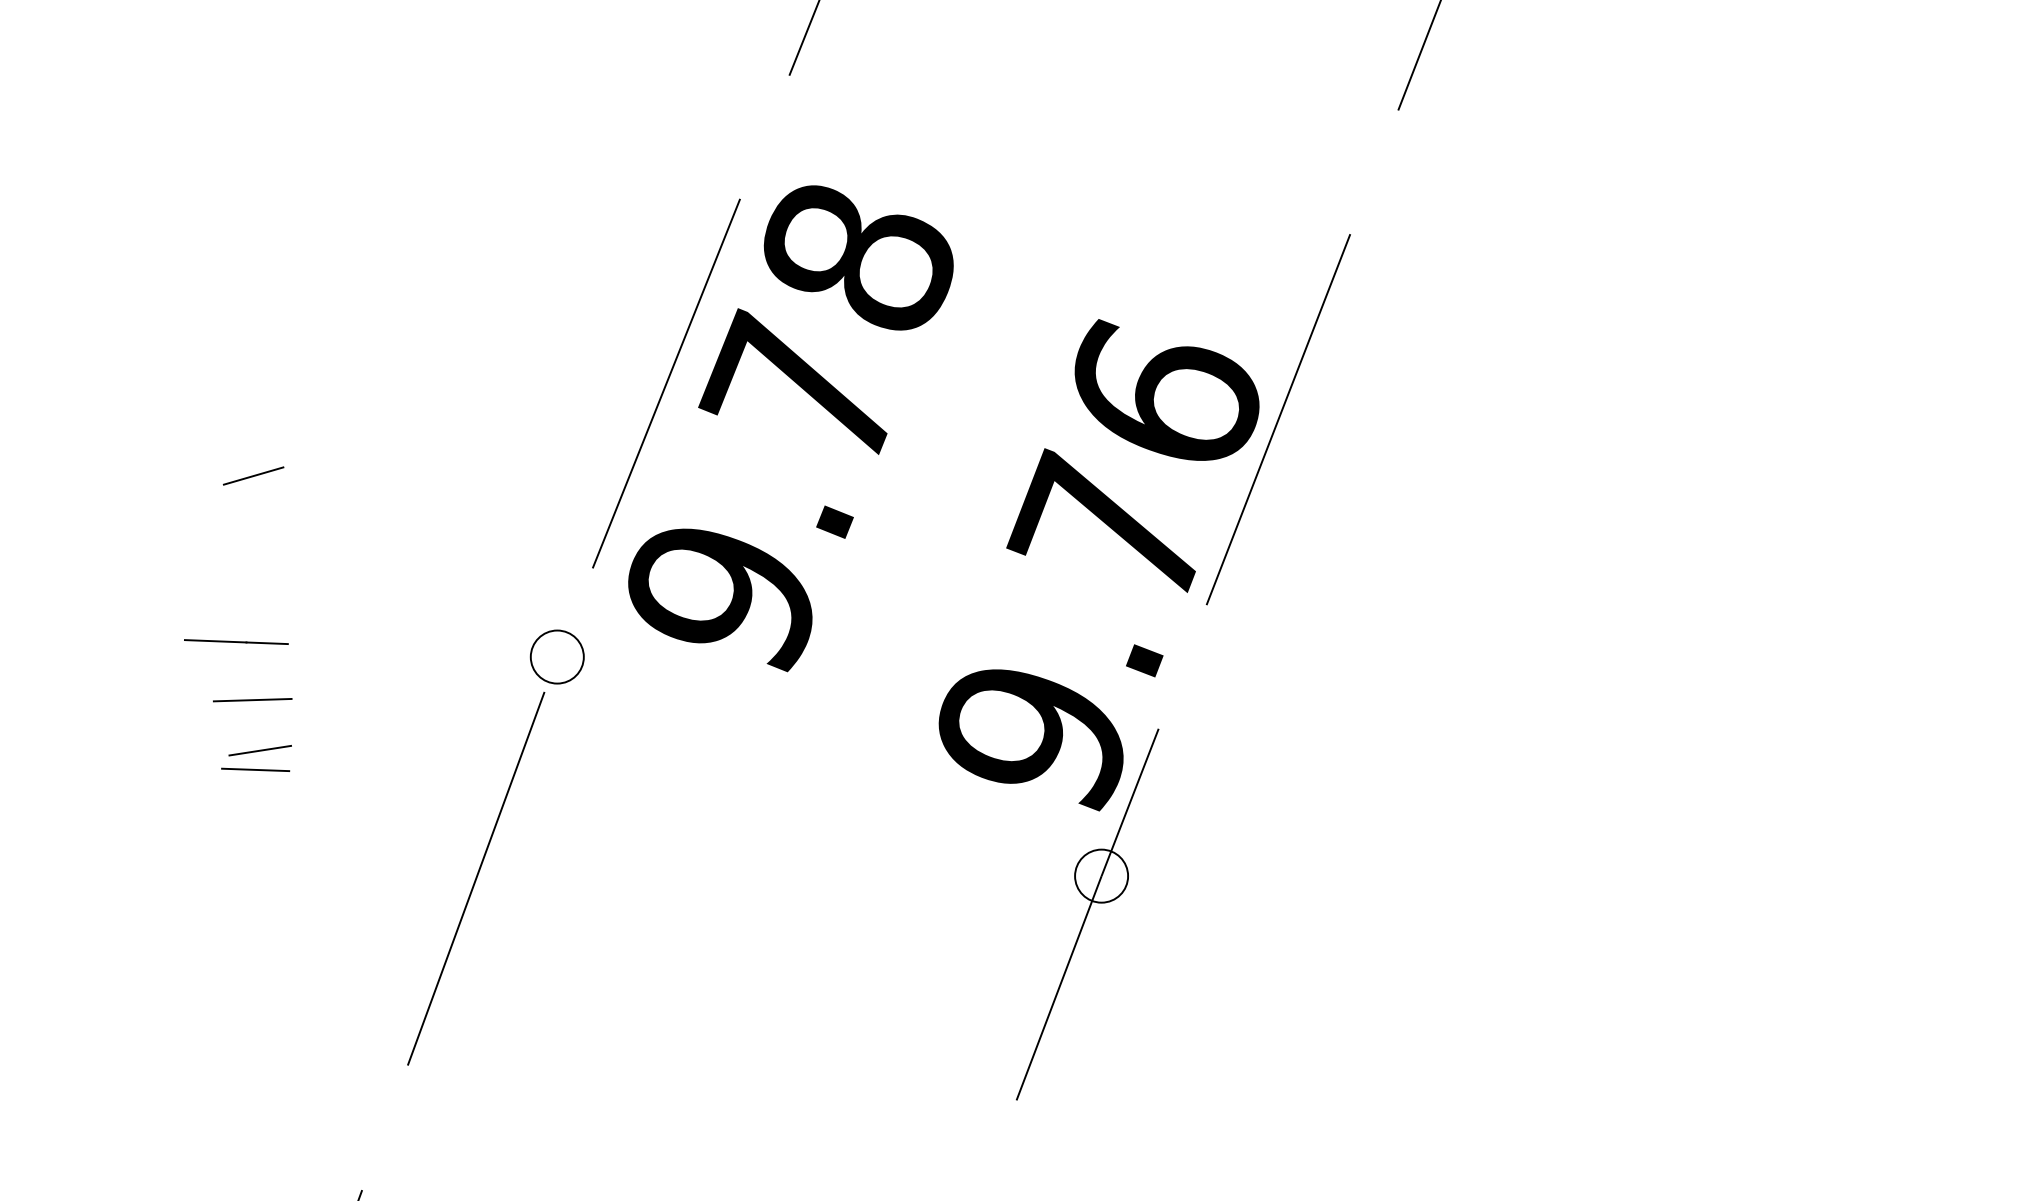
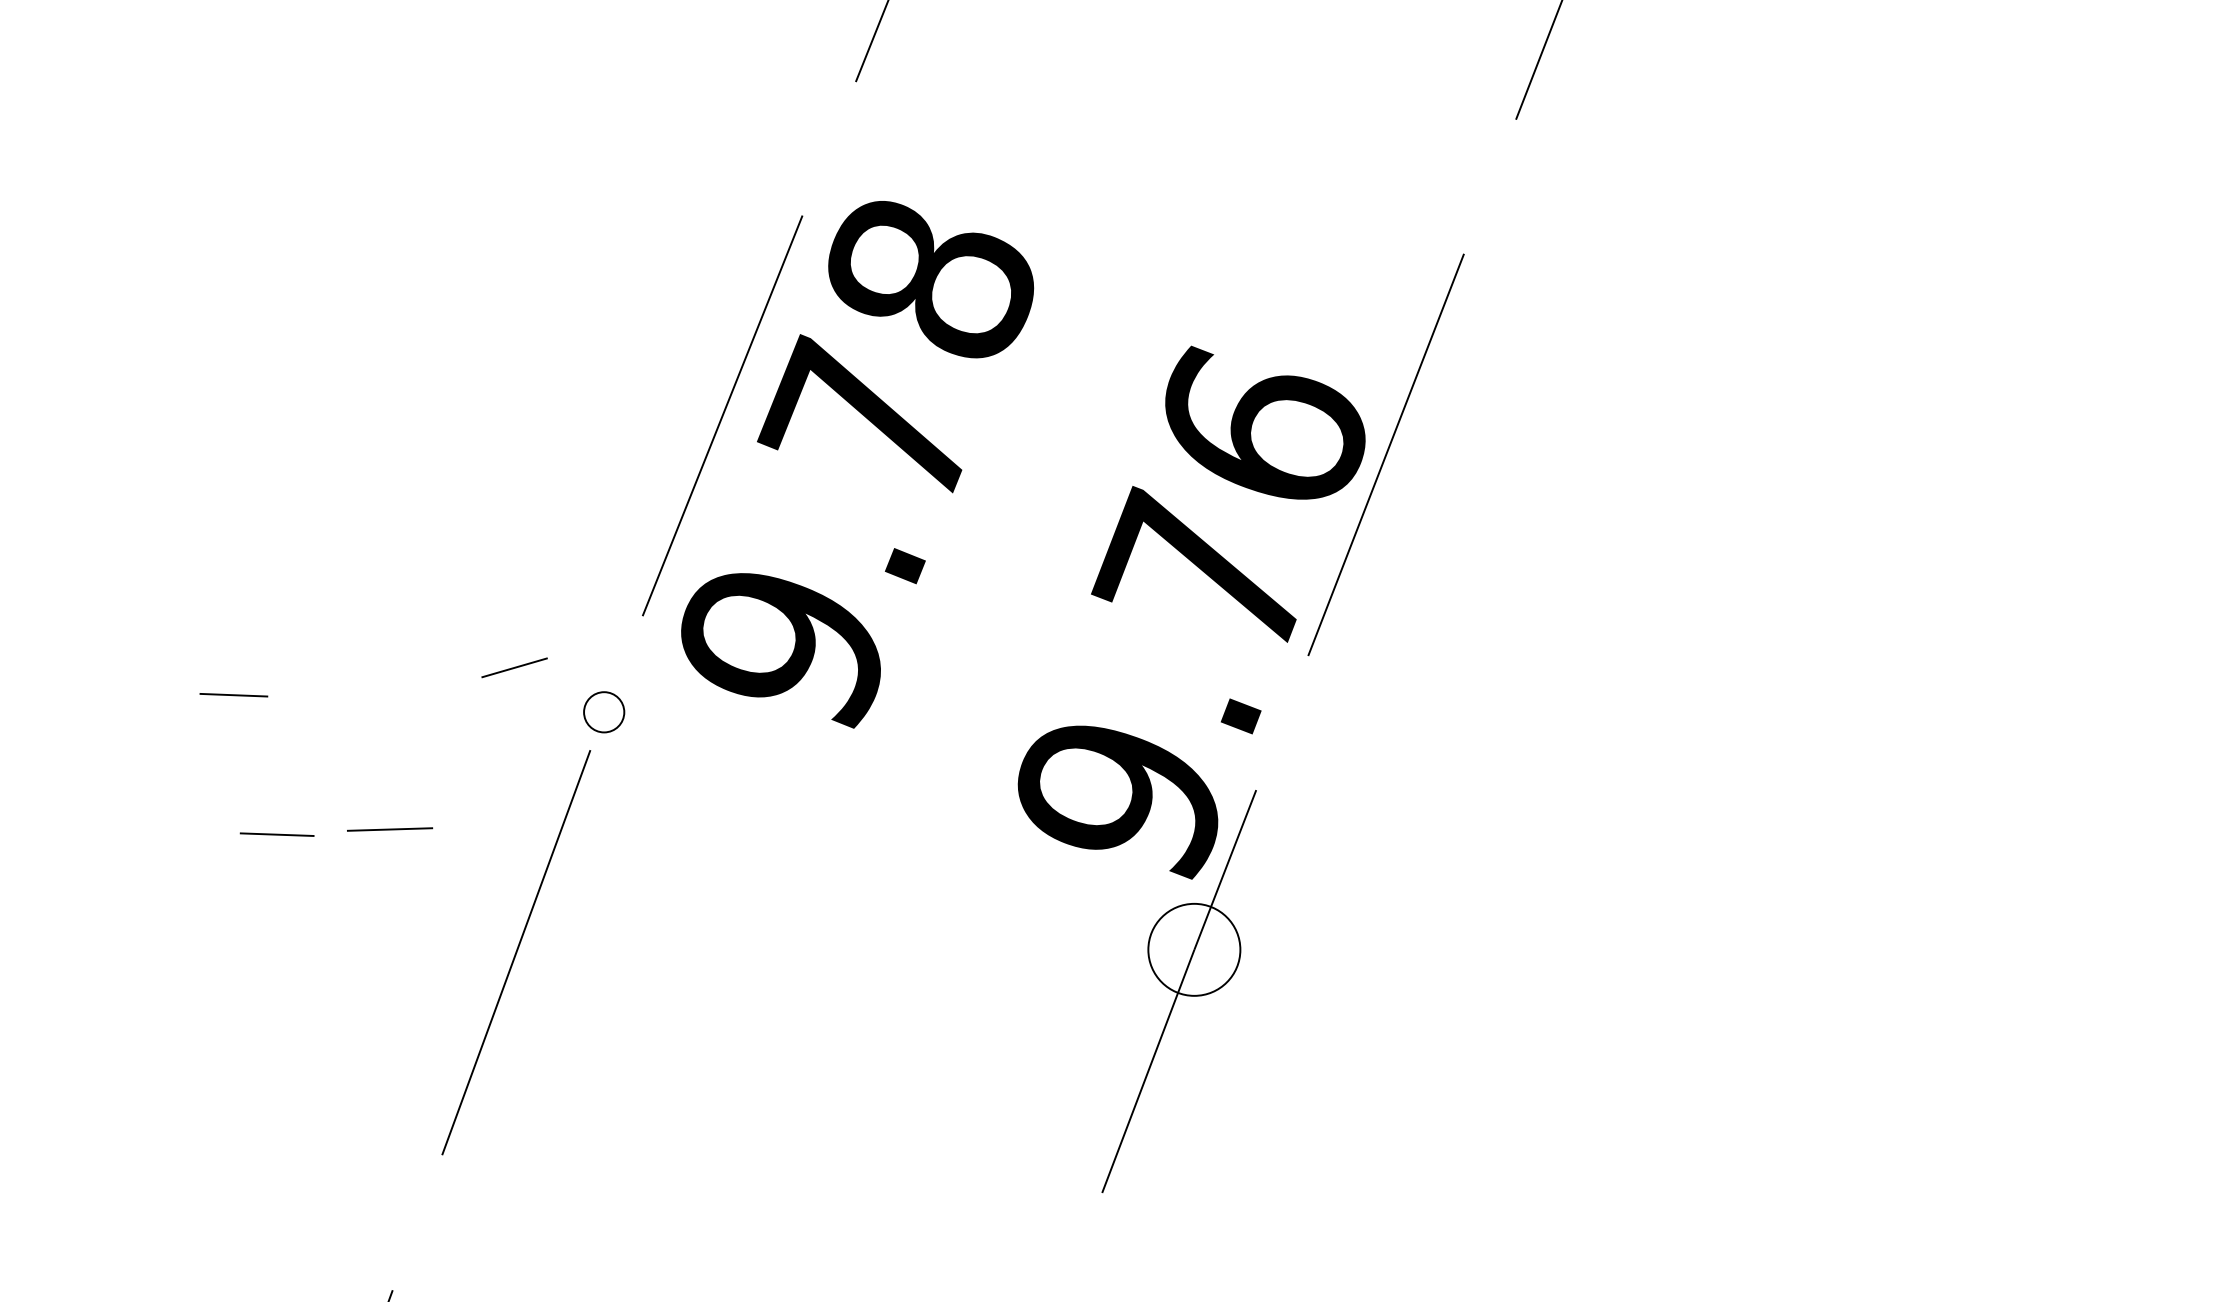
line: (253, 475) -> (514, 667), moved
line: (266, 643) -> (288, 697), removed
circle: (556, 656) -> (603, 711), size x0.7
line: (252, 700) -> (389, 829), moved
line: (260, 750) -> (282, 813), removed
circle: (1101, 875) -> (1194, 949), size x1.6

